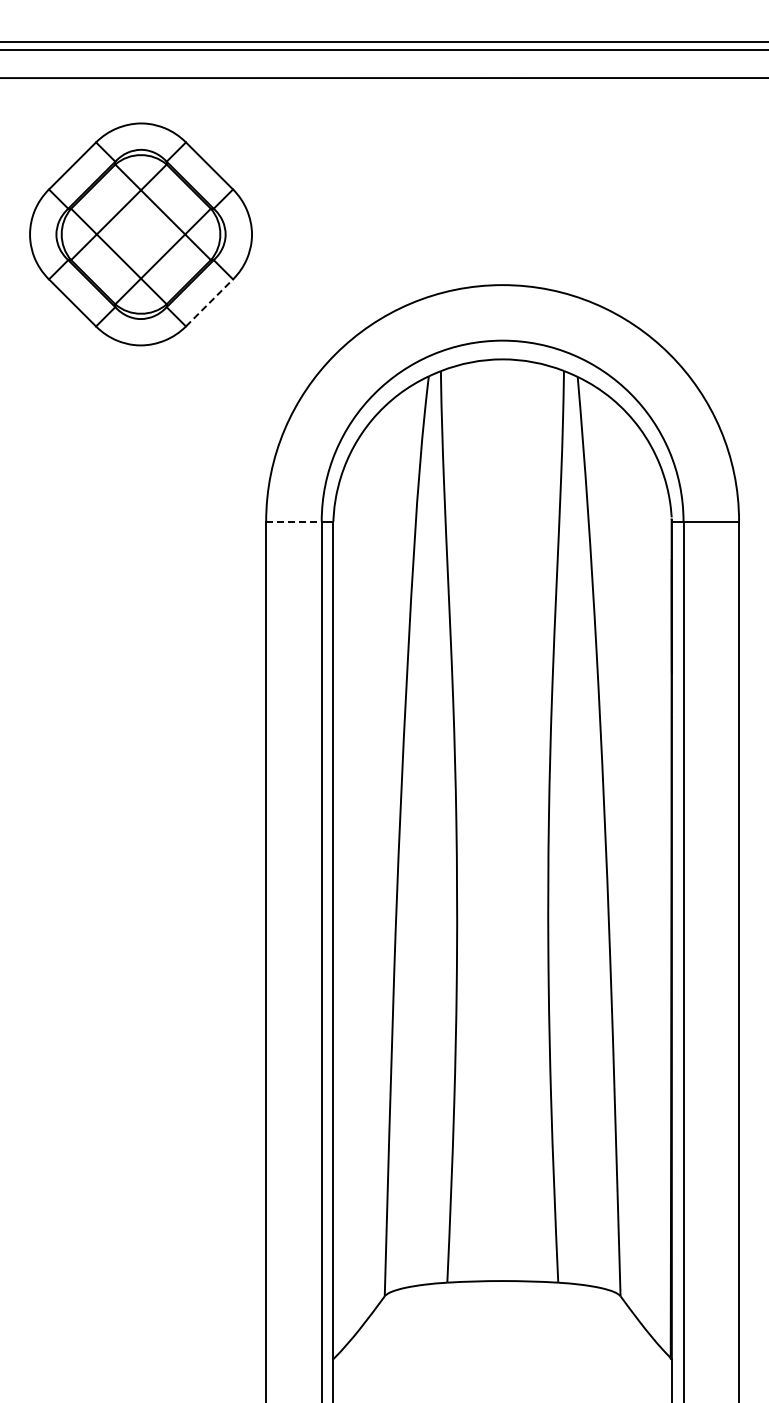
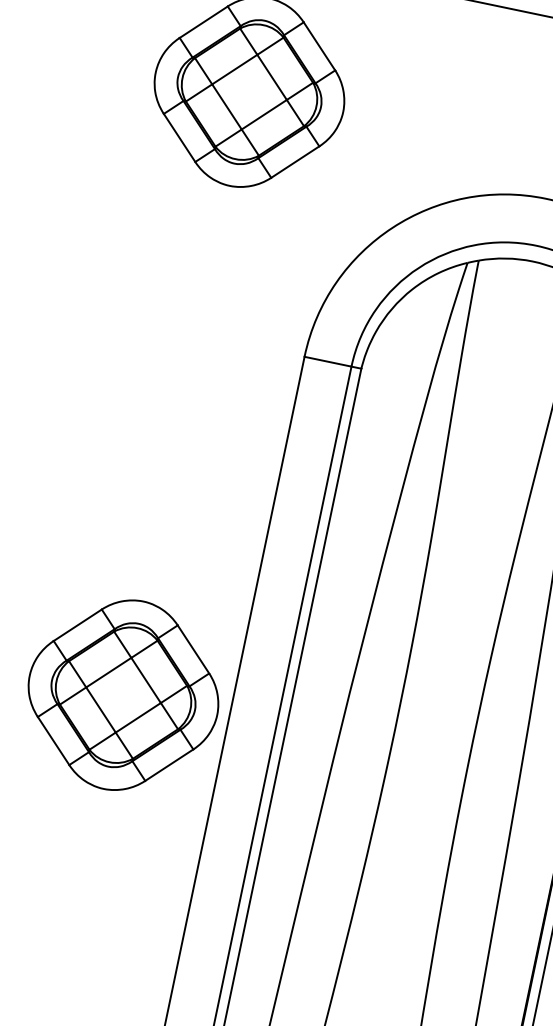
line: (209, 302) -> (295, 161), dashed -> solid
line: (293, 521) -> (327, 361), dashed -> solid
part: (140, 948) -> (123, 695), added

